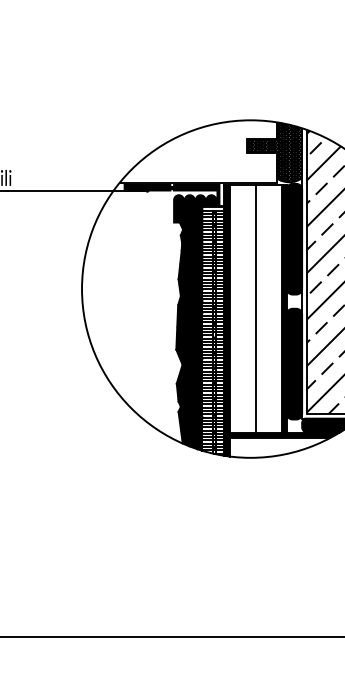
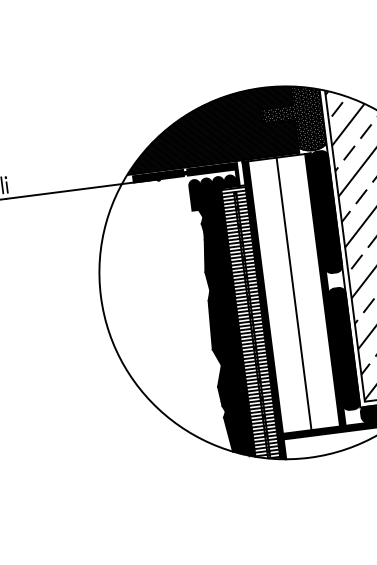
hatch: (197, 151) -> (208, 129), added

